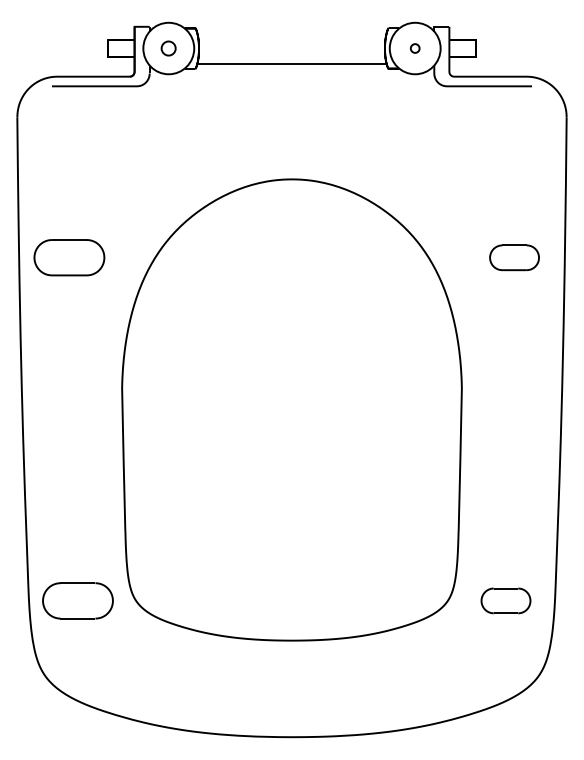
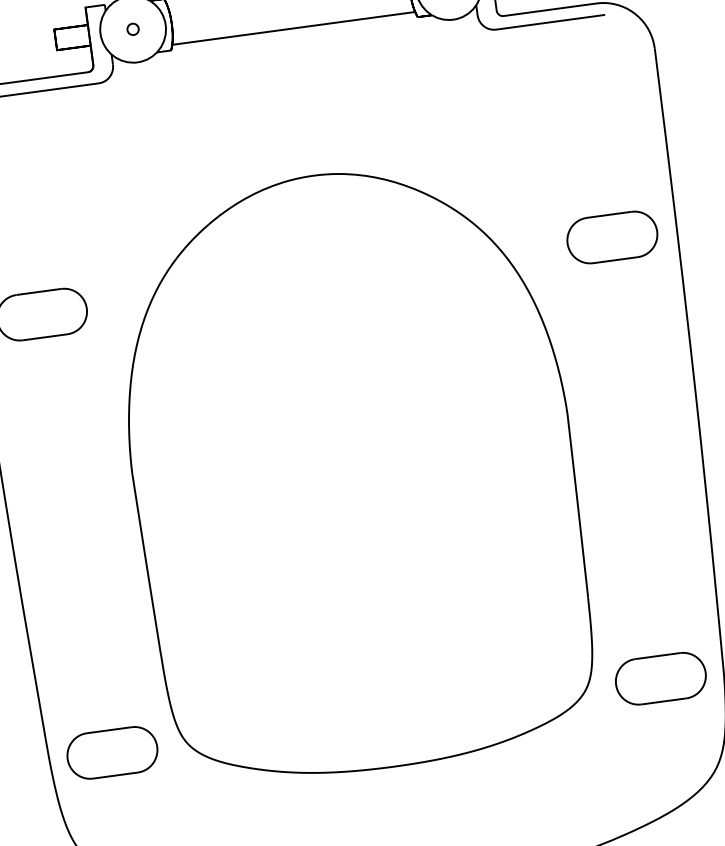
circle: (168, 48) -> (132, 29), size x0.62
part: (514, 257) -> (612, 237), size x1.43
part: (505, 600) -> (660, 678), size x1.43

